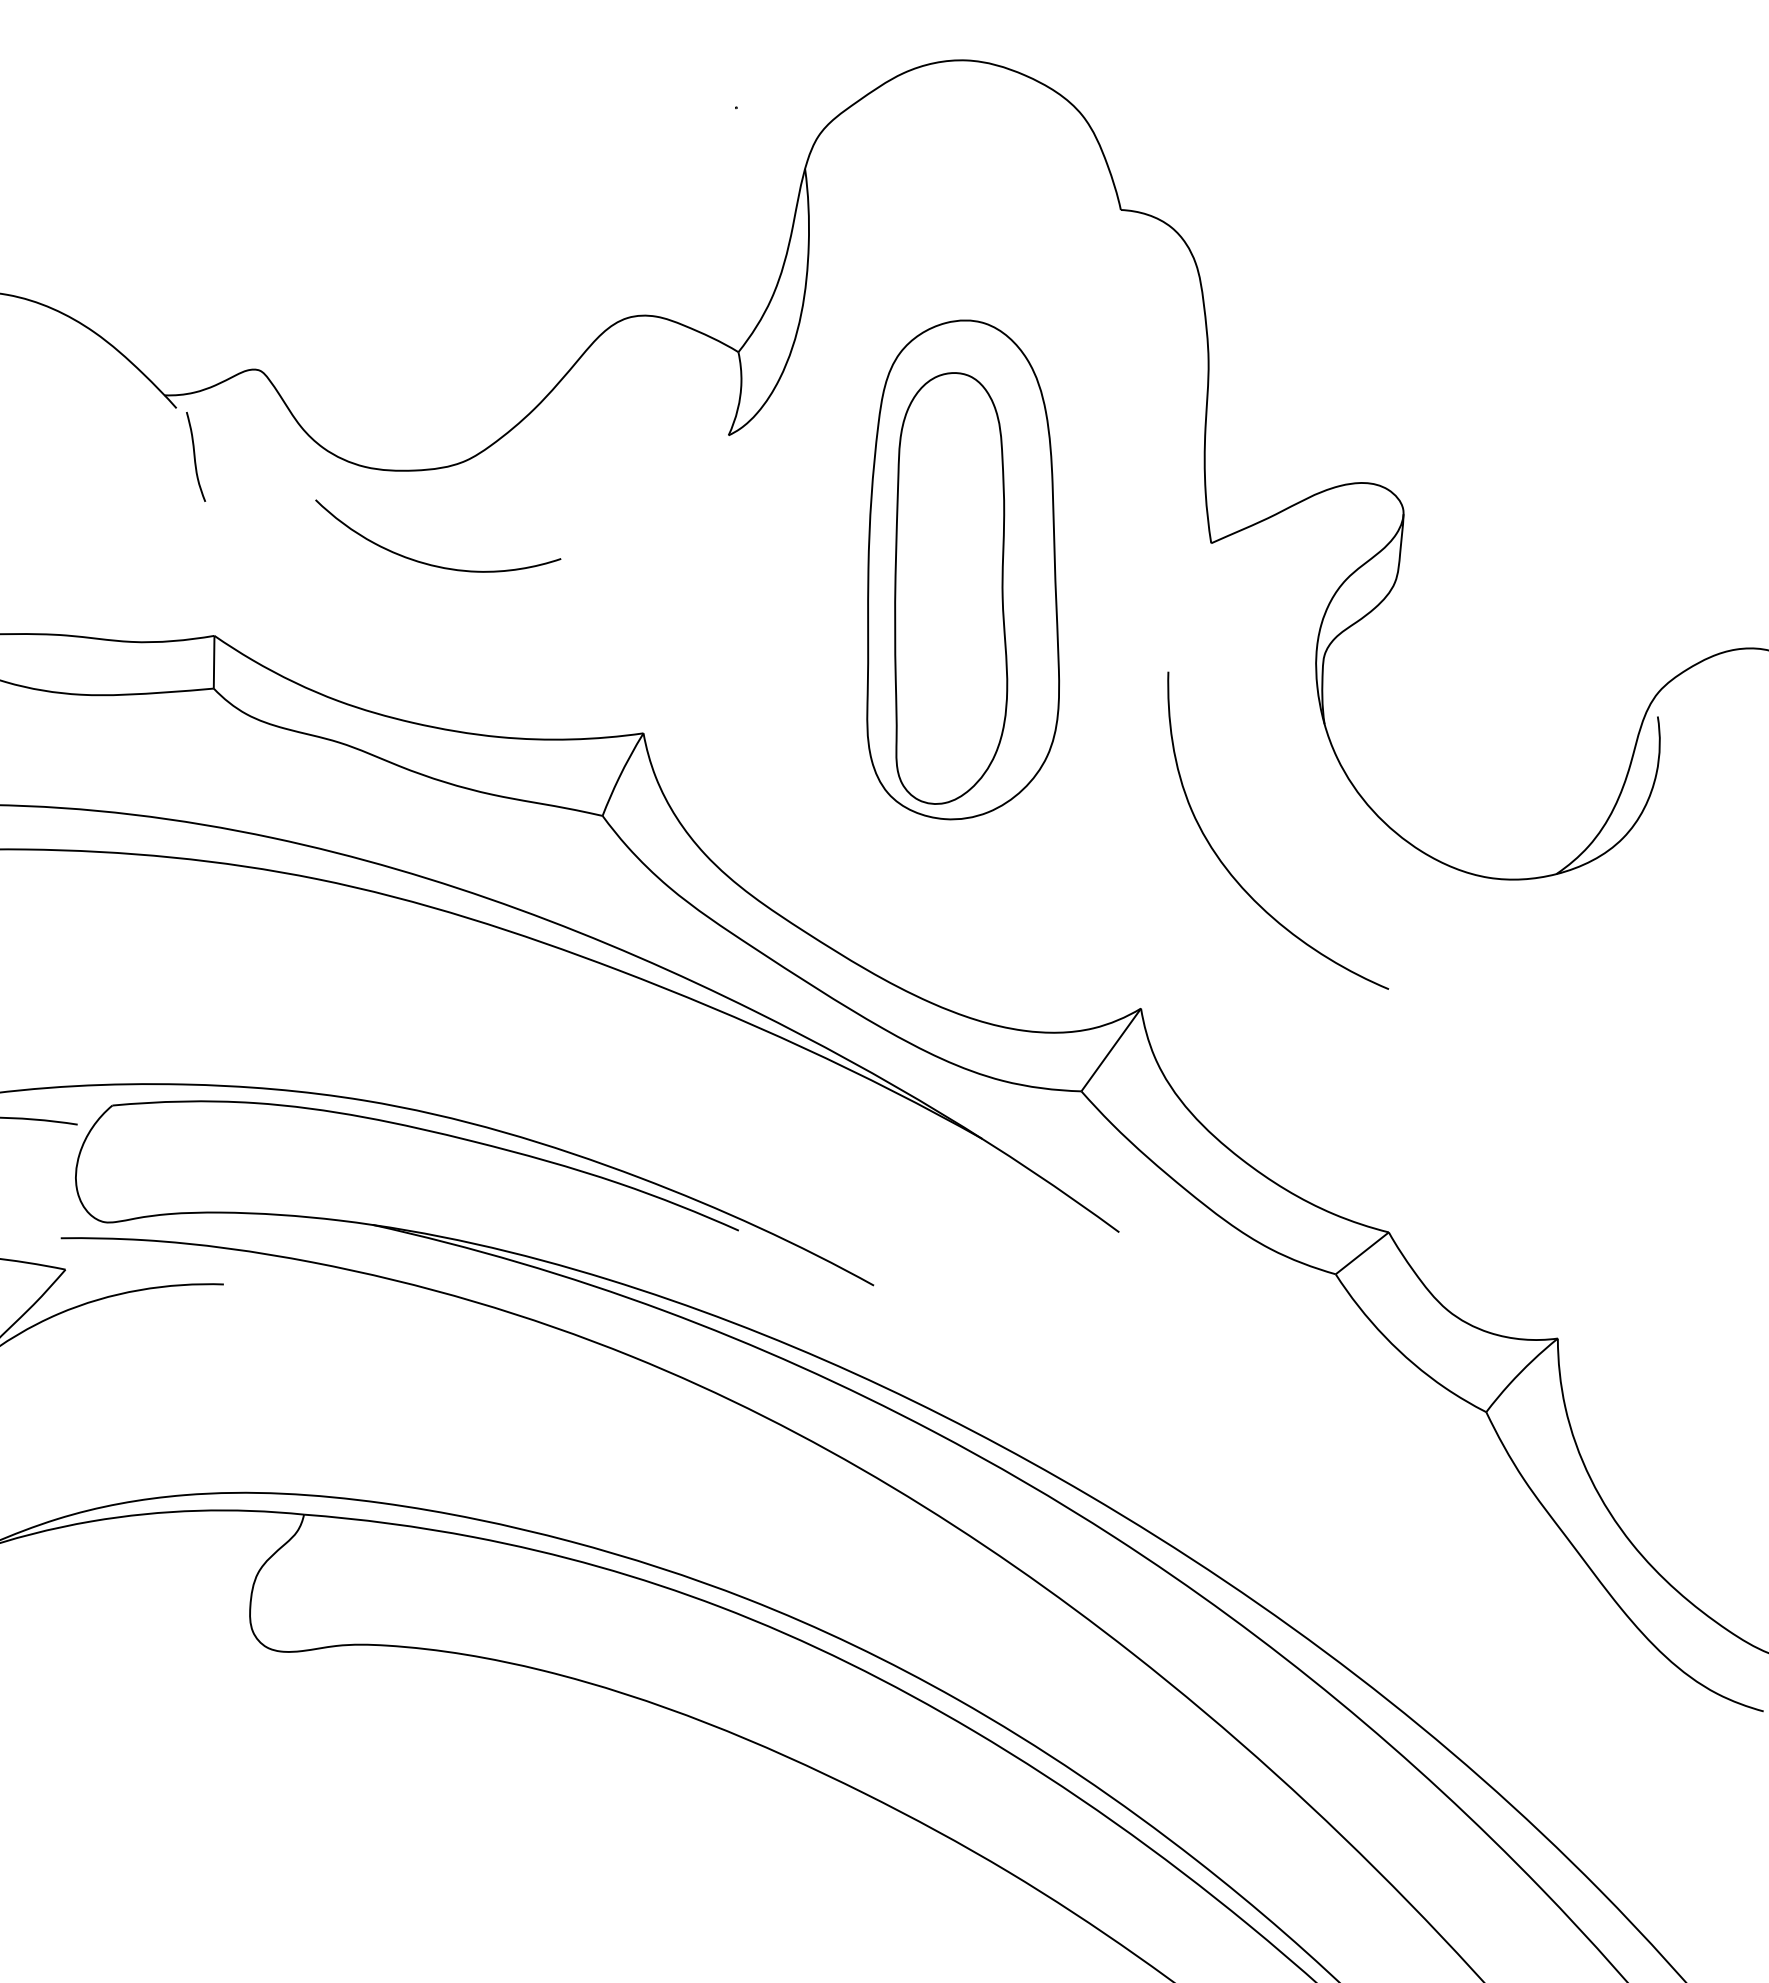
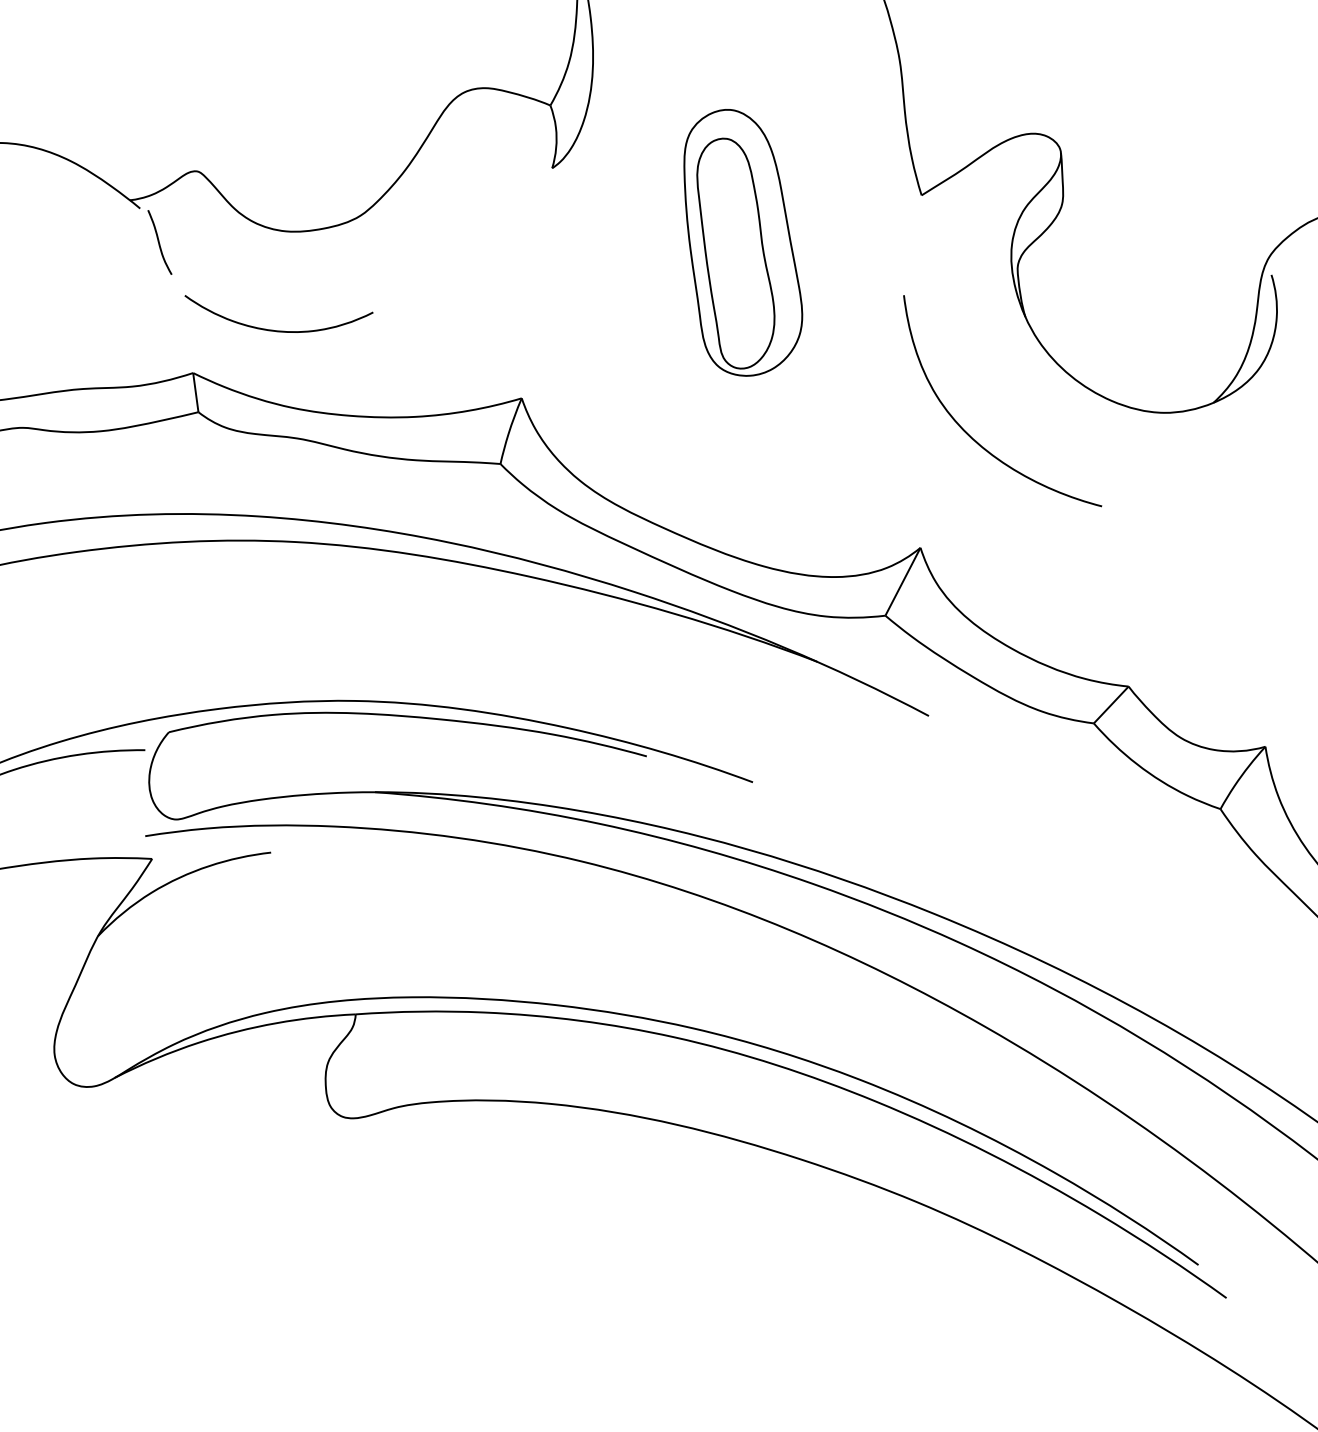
curve: (429, 563) -> (276, 330), moved
part: (962, 570) -> (740, 242), size x0.71

